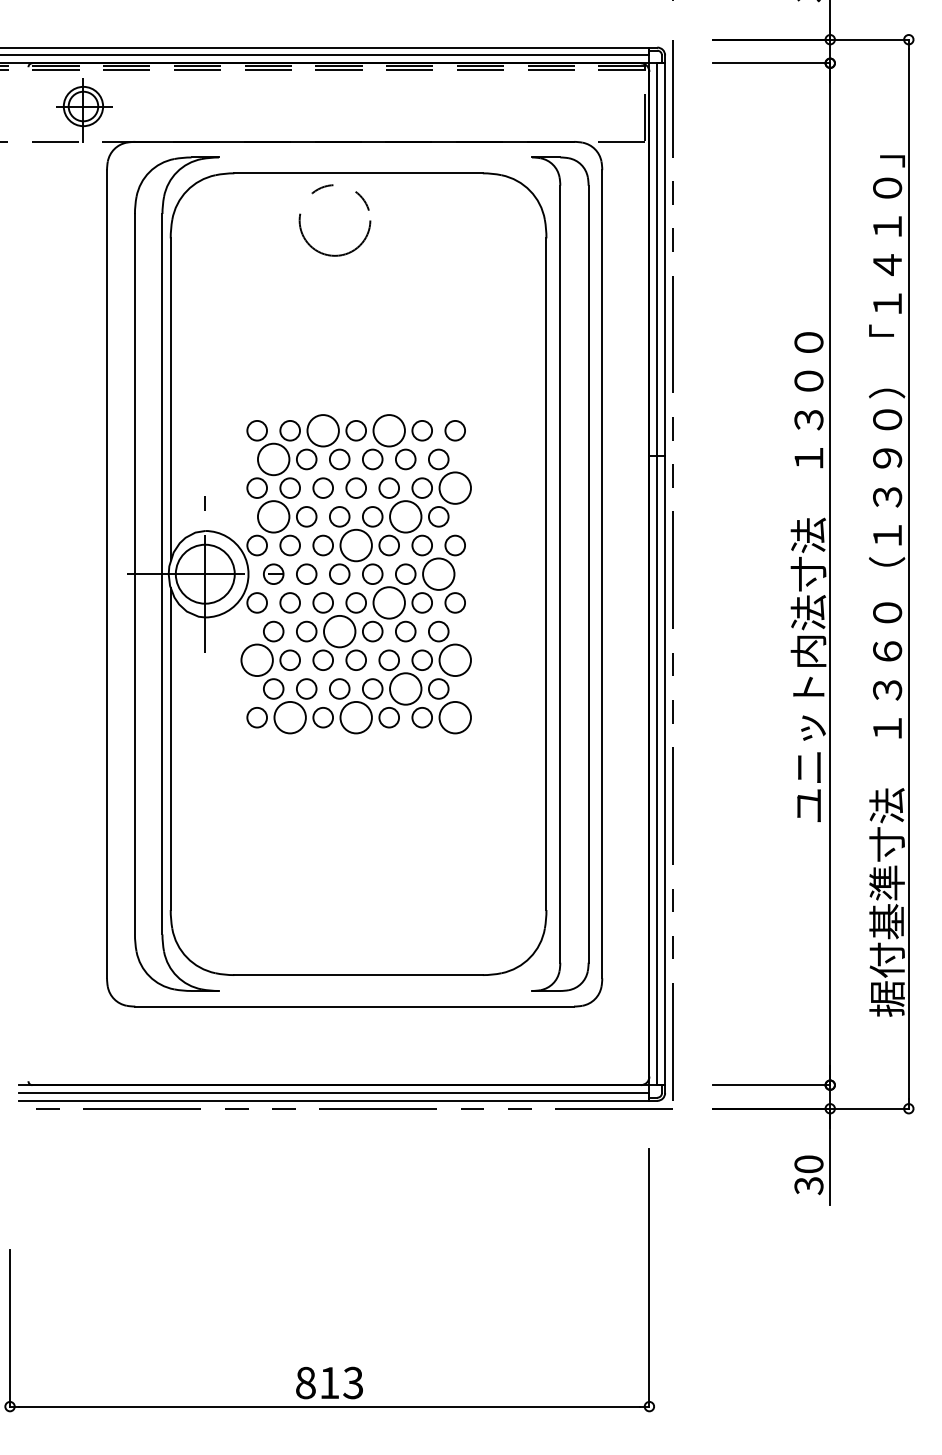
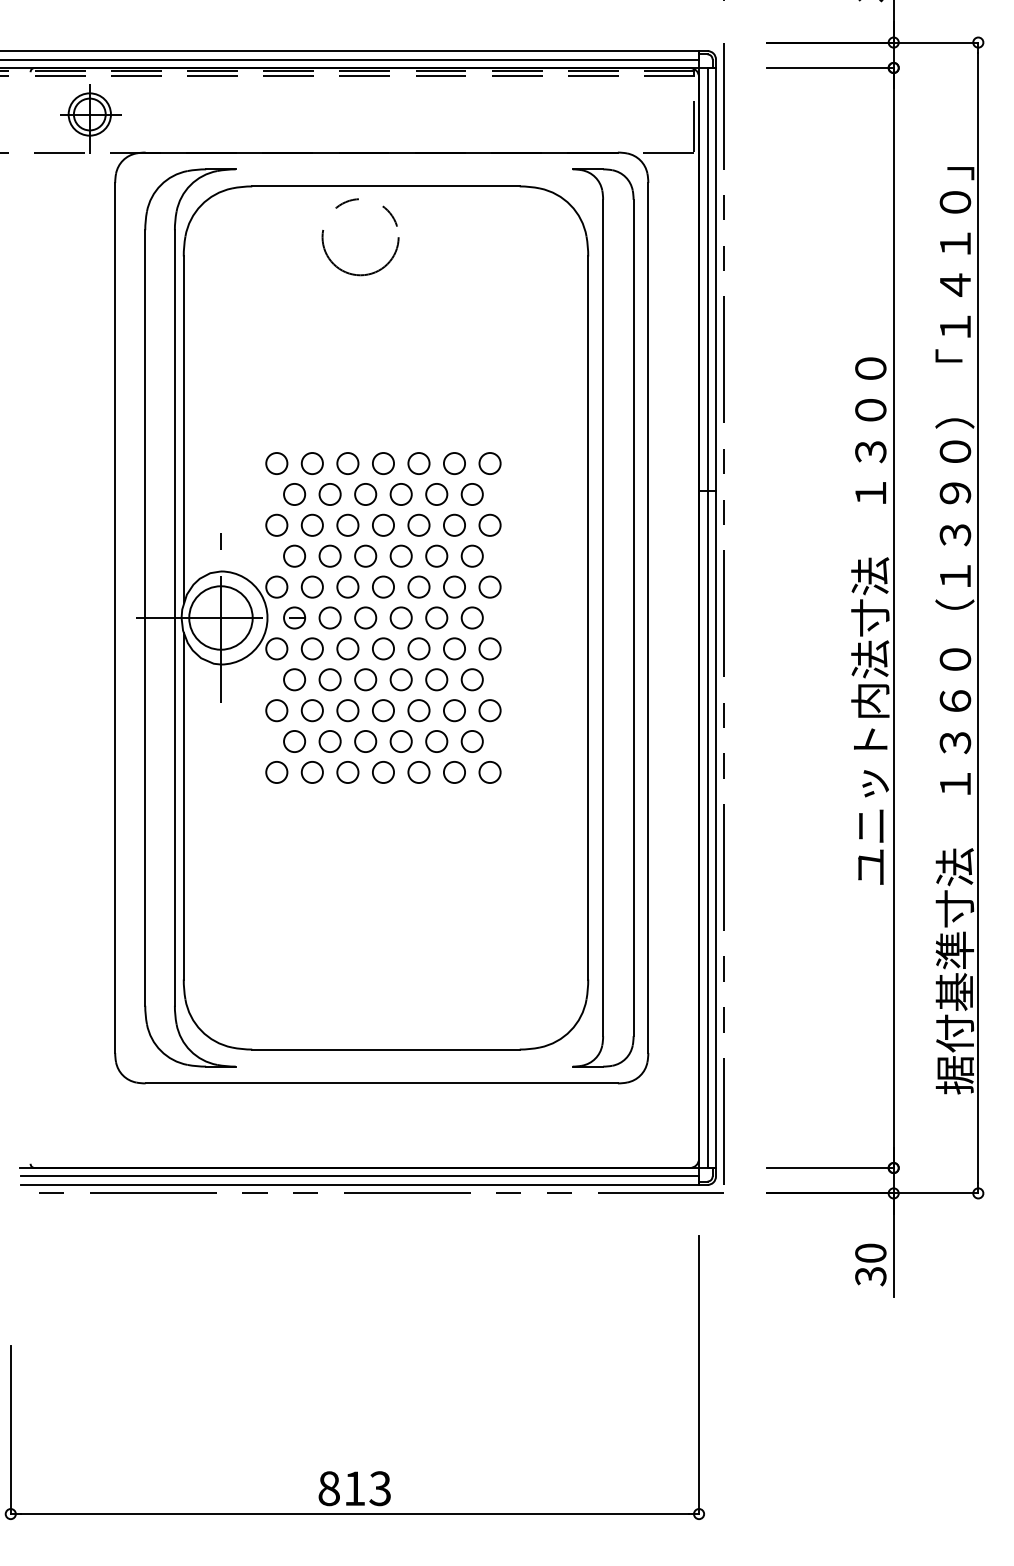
circle: (323, 430) -> (348, 463), size x0.62
circle: (389, 430) -> (419, 463), size x0.62
circle: (273, 459) -> (294, 494), size x0.62
circle: (455, 487) -> (490, 524), size x0.62
circle: (273, 516) -> (294, 555), size x0.62
circle: (405, 516) -> (436, 555), size x0.62
circle: (356, 545) -> (383, 587), size x0.62
circle: (438, 574) -> (472, 618), size x0.62
circle: (389, 602) -> (419, 648), size x0.62
circle: (339, 631) -> (365, 679), size x0.62
circle: (257, 660) -> (277, 710), size x0.62
circle: (455, 660) -> (490, 710), size x0.62
circle: (405, 688) -> (436, 741), size x0.62
circle: (290, 717) -> (312, 772), size x0.62
circle: (356, 717) -> (383, 772), size x0.62
circle: (455, 717) -> (490, 772), size x0.62

